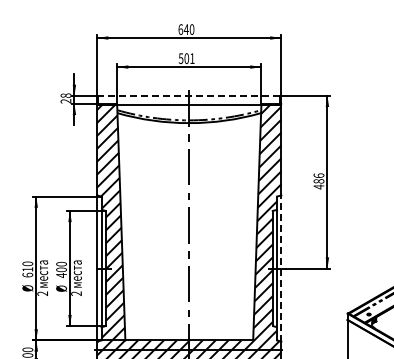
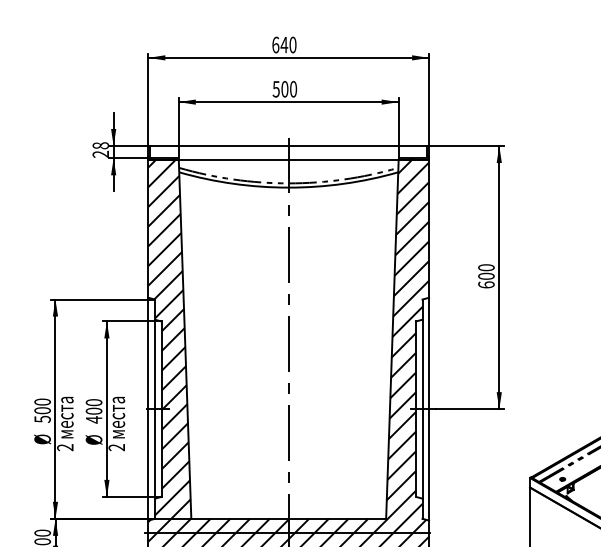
text: (192, 58) -> (293, 89), 501 -> 500
line: (189, 95) -> (289, 145), dashed -> solid
text: (318, 181) -> (485, 276), 486 -> 600
line: (281, 268) -> (429, 409), dashed -> solid
text: (27, 272) -> (42, 415), 610 -> 500

